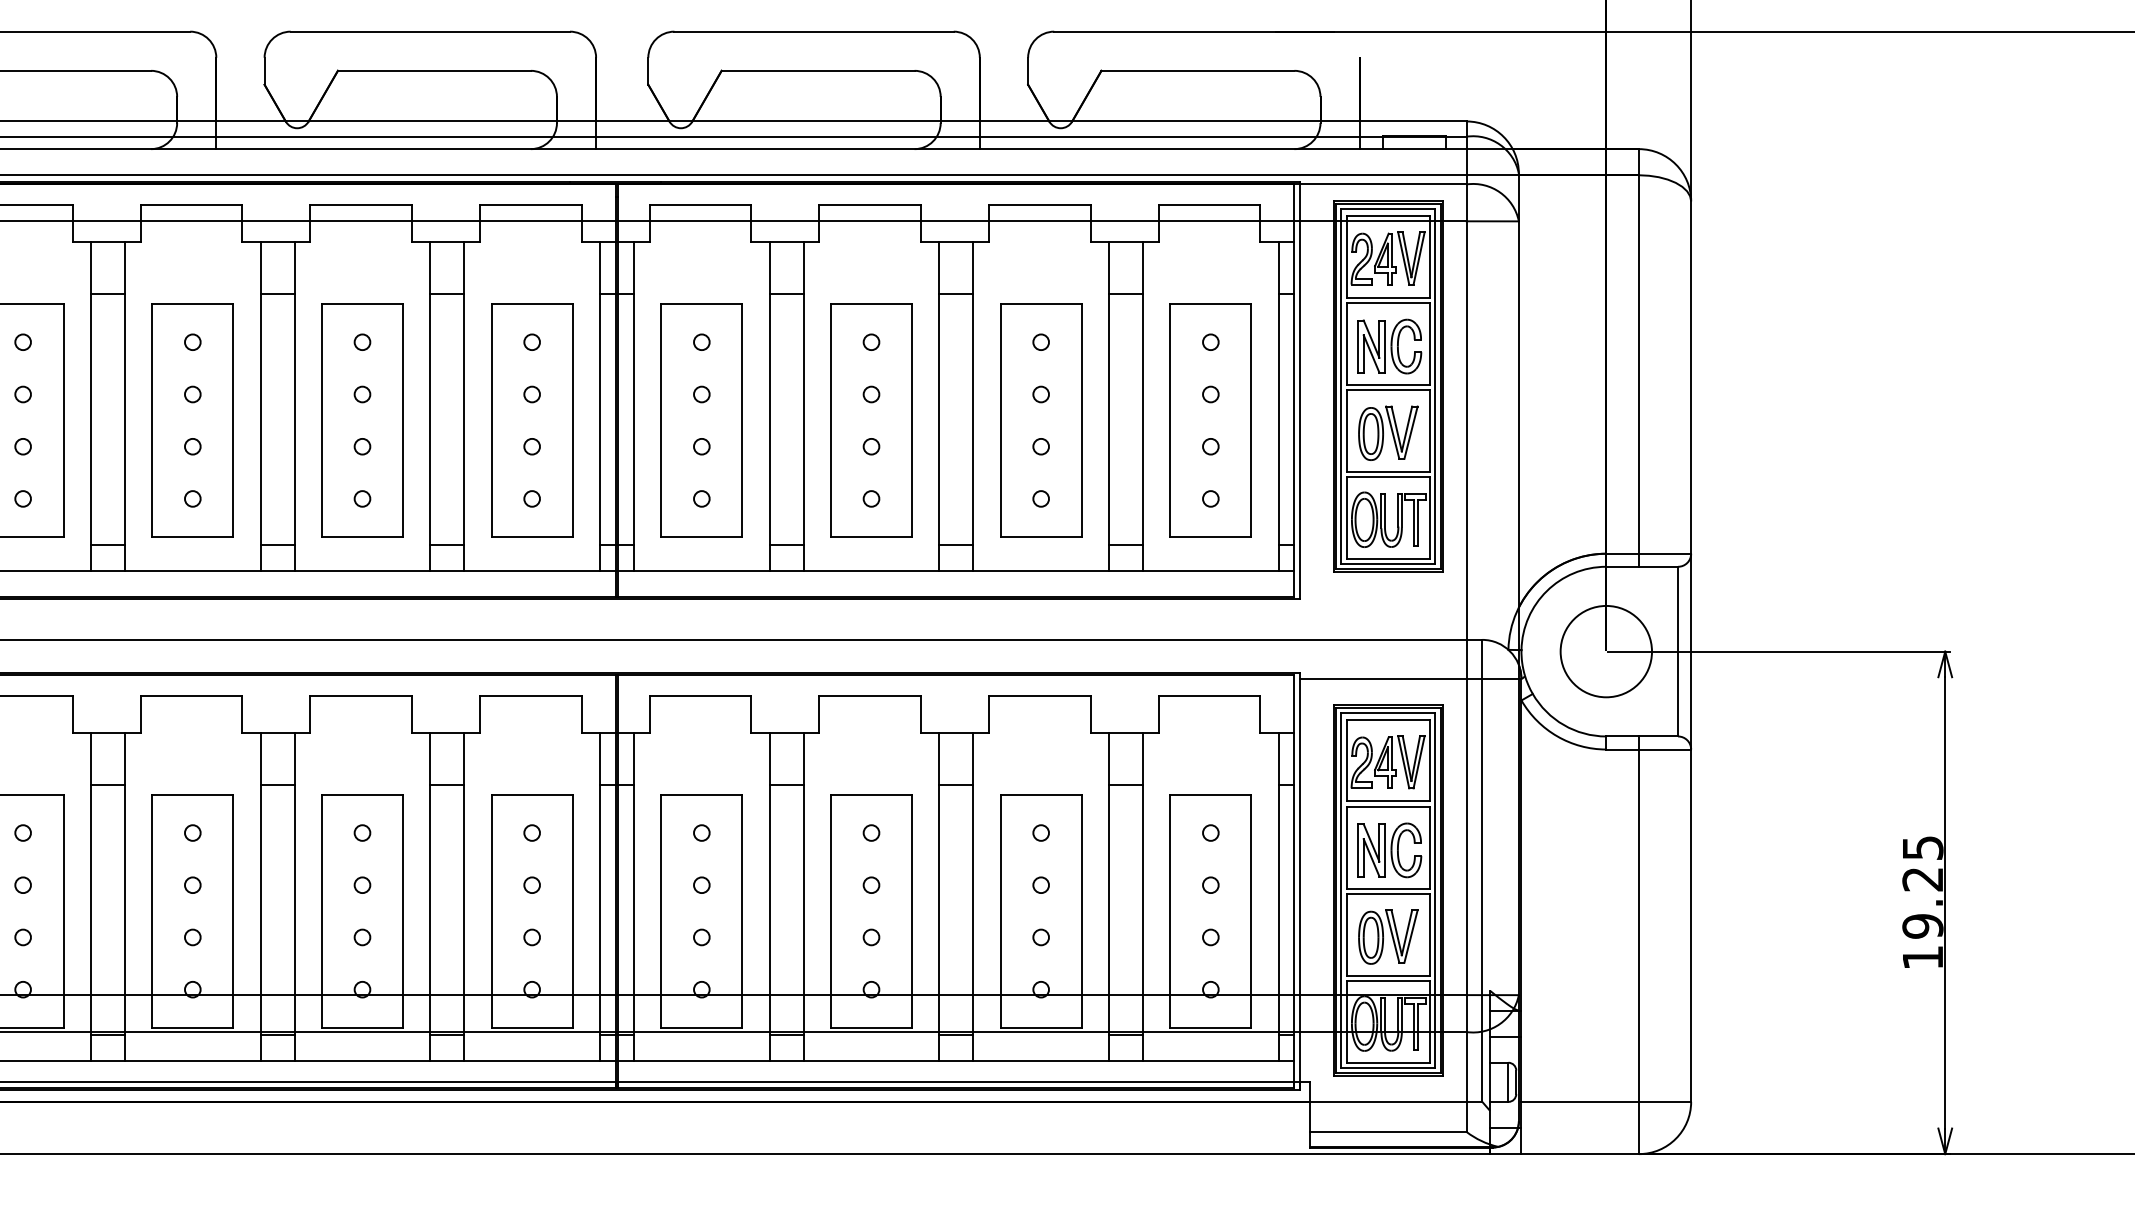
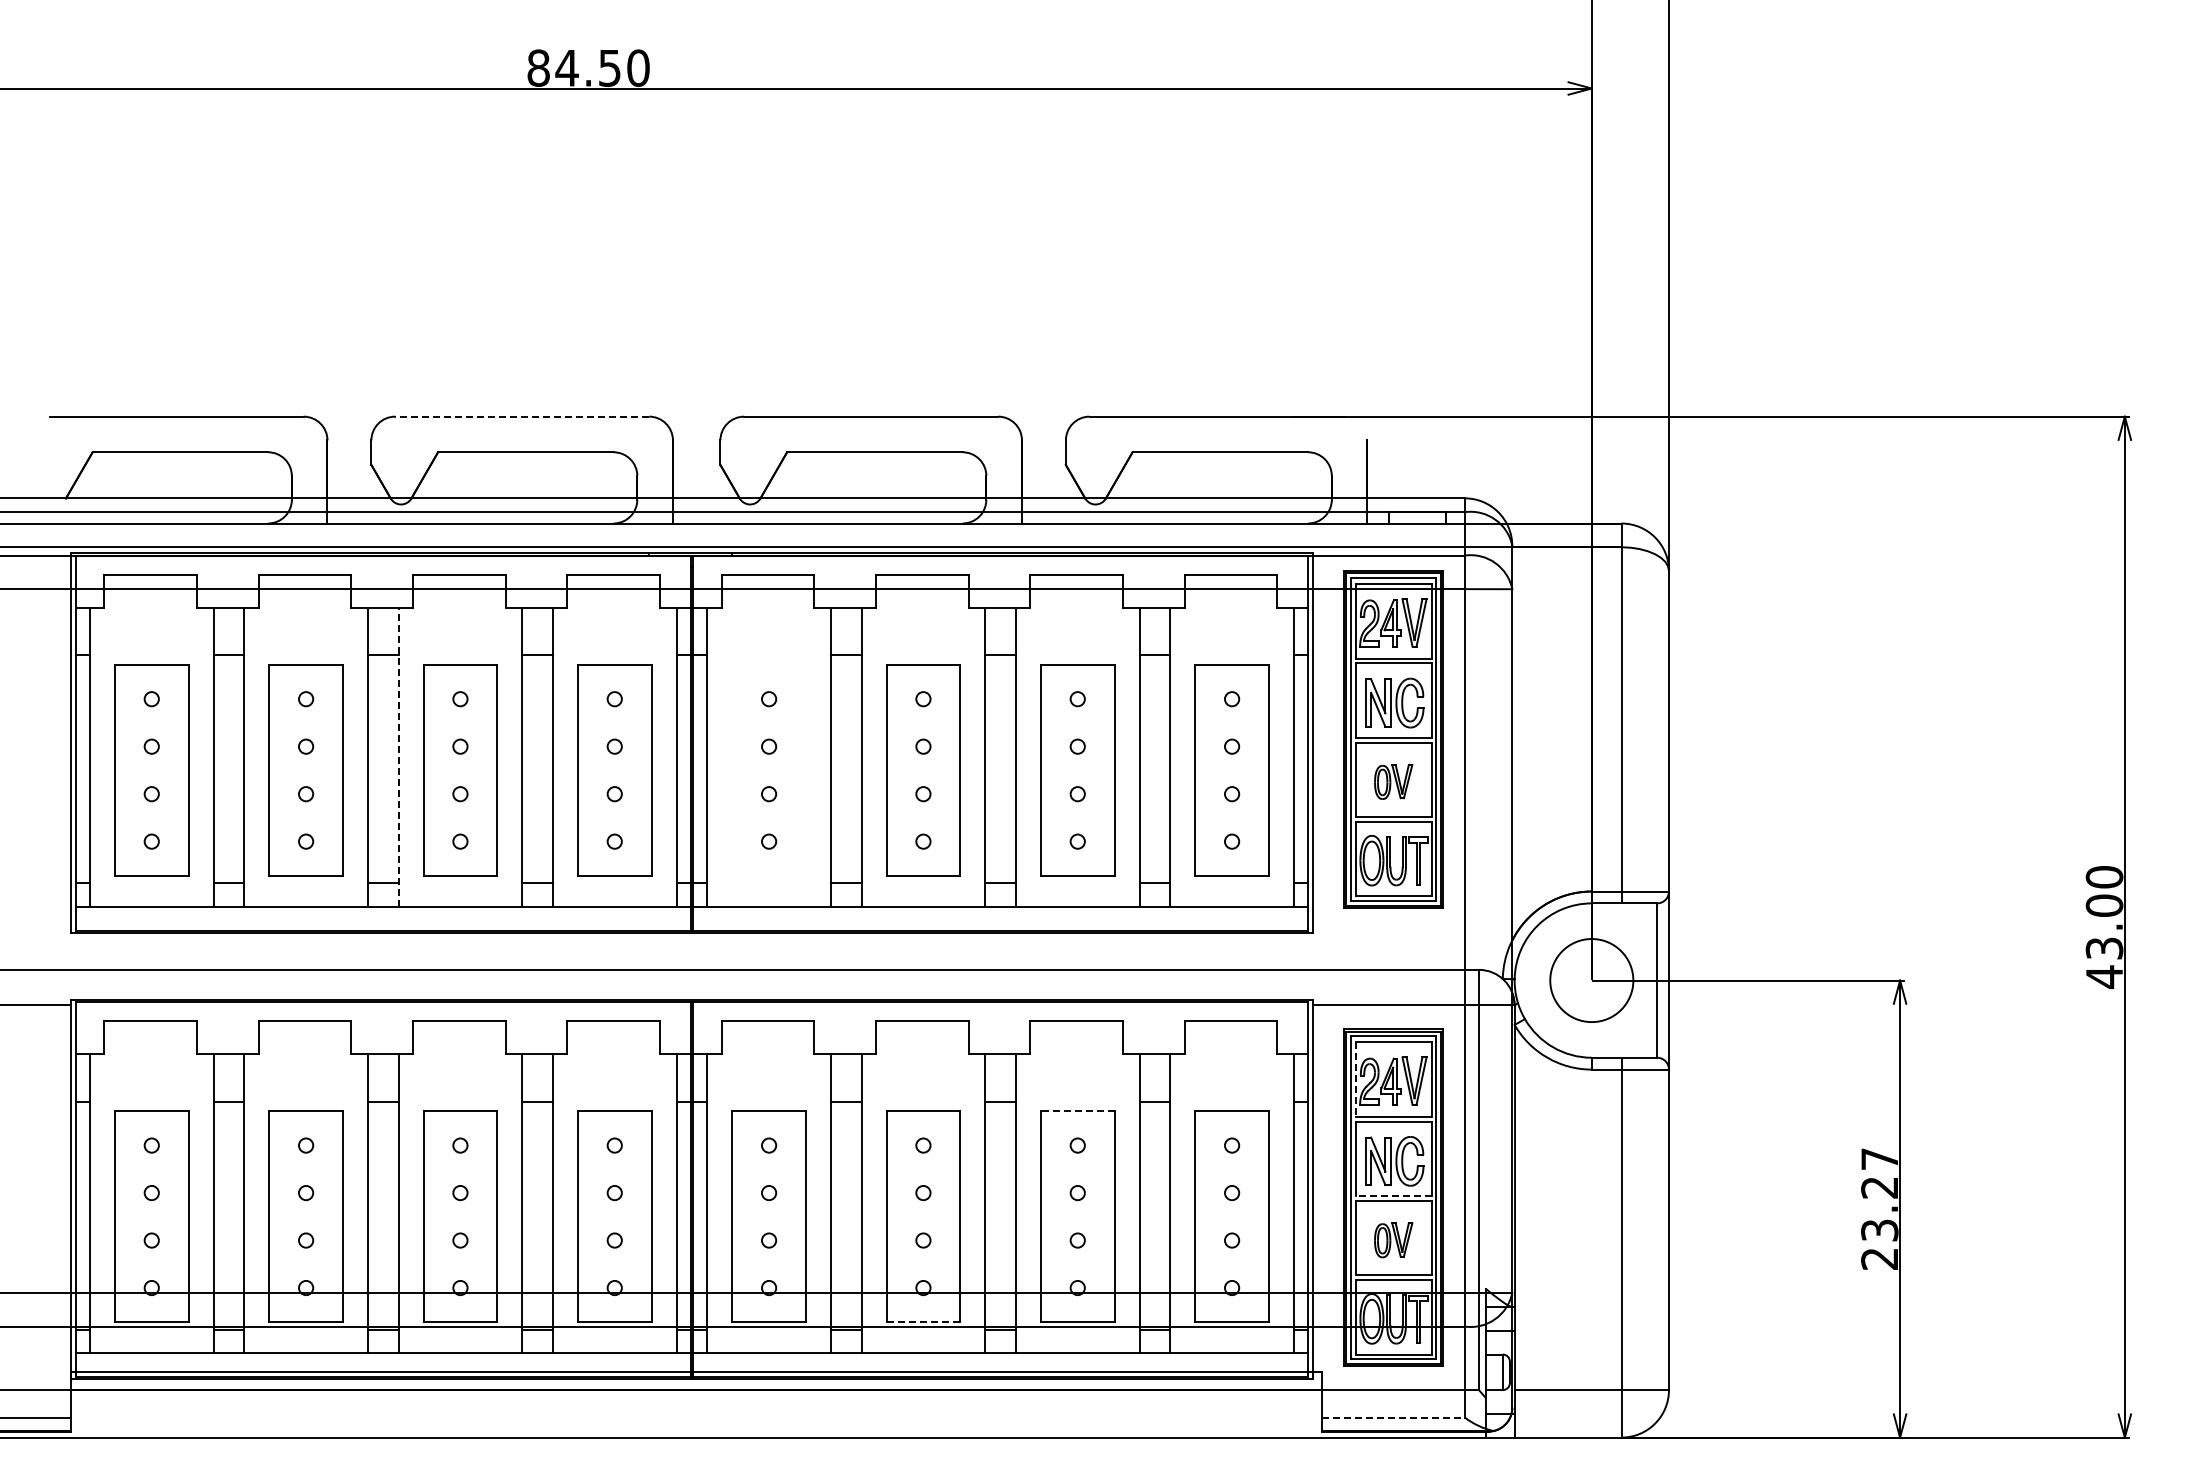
line: (429, 31) -> (521, 416), solid -> dashed
line: (294, 406) -> (398, 757), solid -> dashed
part: (701, 420) -> (768, 770), removed
part: (1388, 432) -> (1393, 781), size x0.7
line: (1346, 761) -> (1355, 1080), solid -> dashed
line: (1040, 795) -> (1077, 1111), solid -> dashed
line: (1388, 889) -> (1393, 1196), solid -> dashed
text: (1922, 902) -> (1879, 1208), 19.25 -> 23.27
part: (1388, 937) -> (1393, 1240), size x0.7
line: (871, 1027) -> (923, 1322), solid -> dashed
line: (1389, 1131) -> (1394, 1417), solid -> dashed

